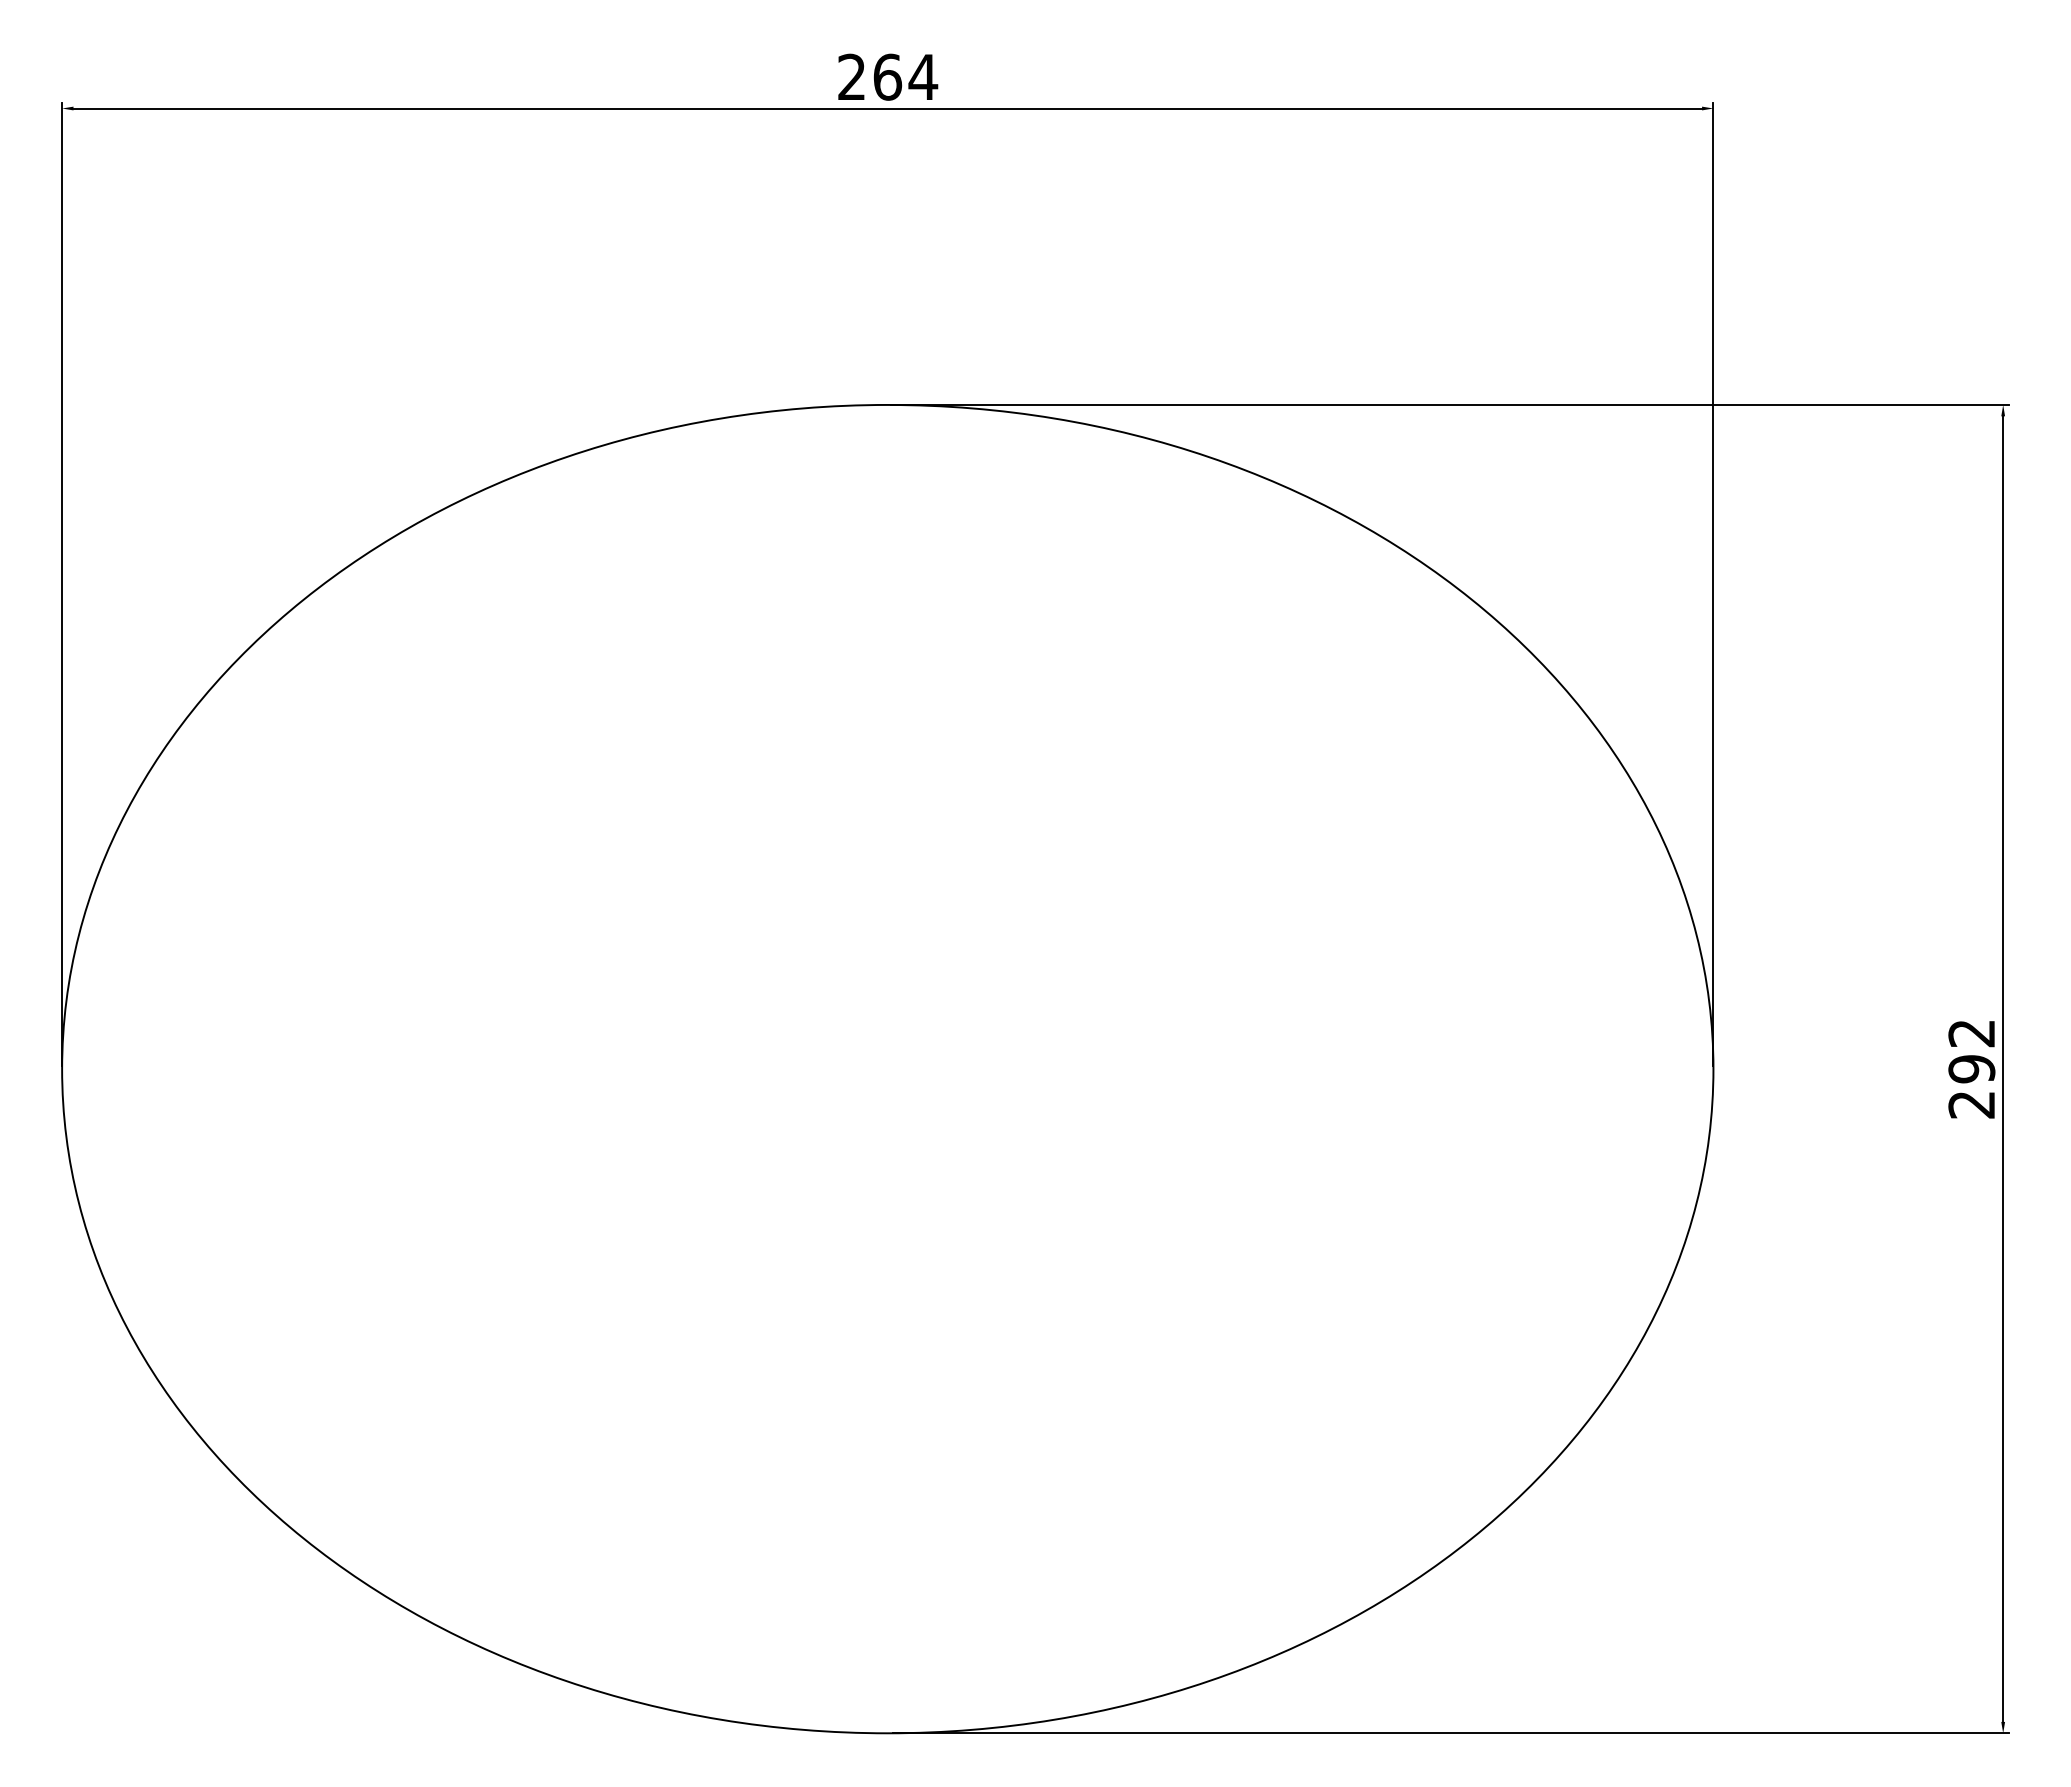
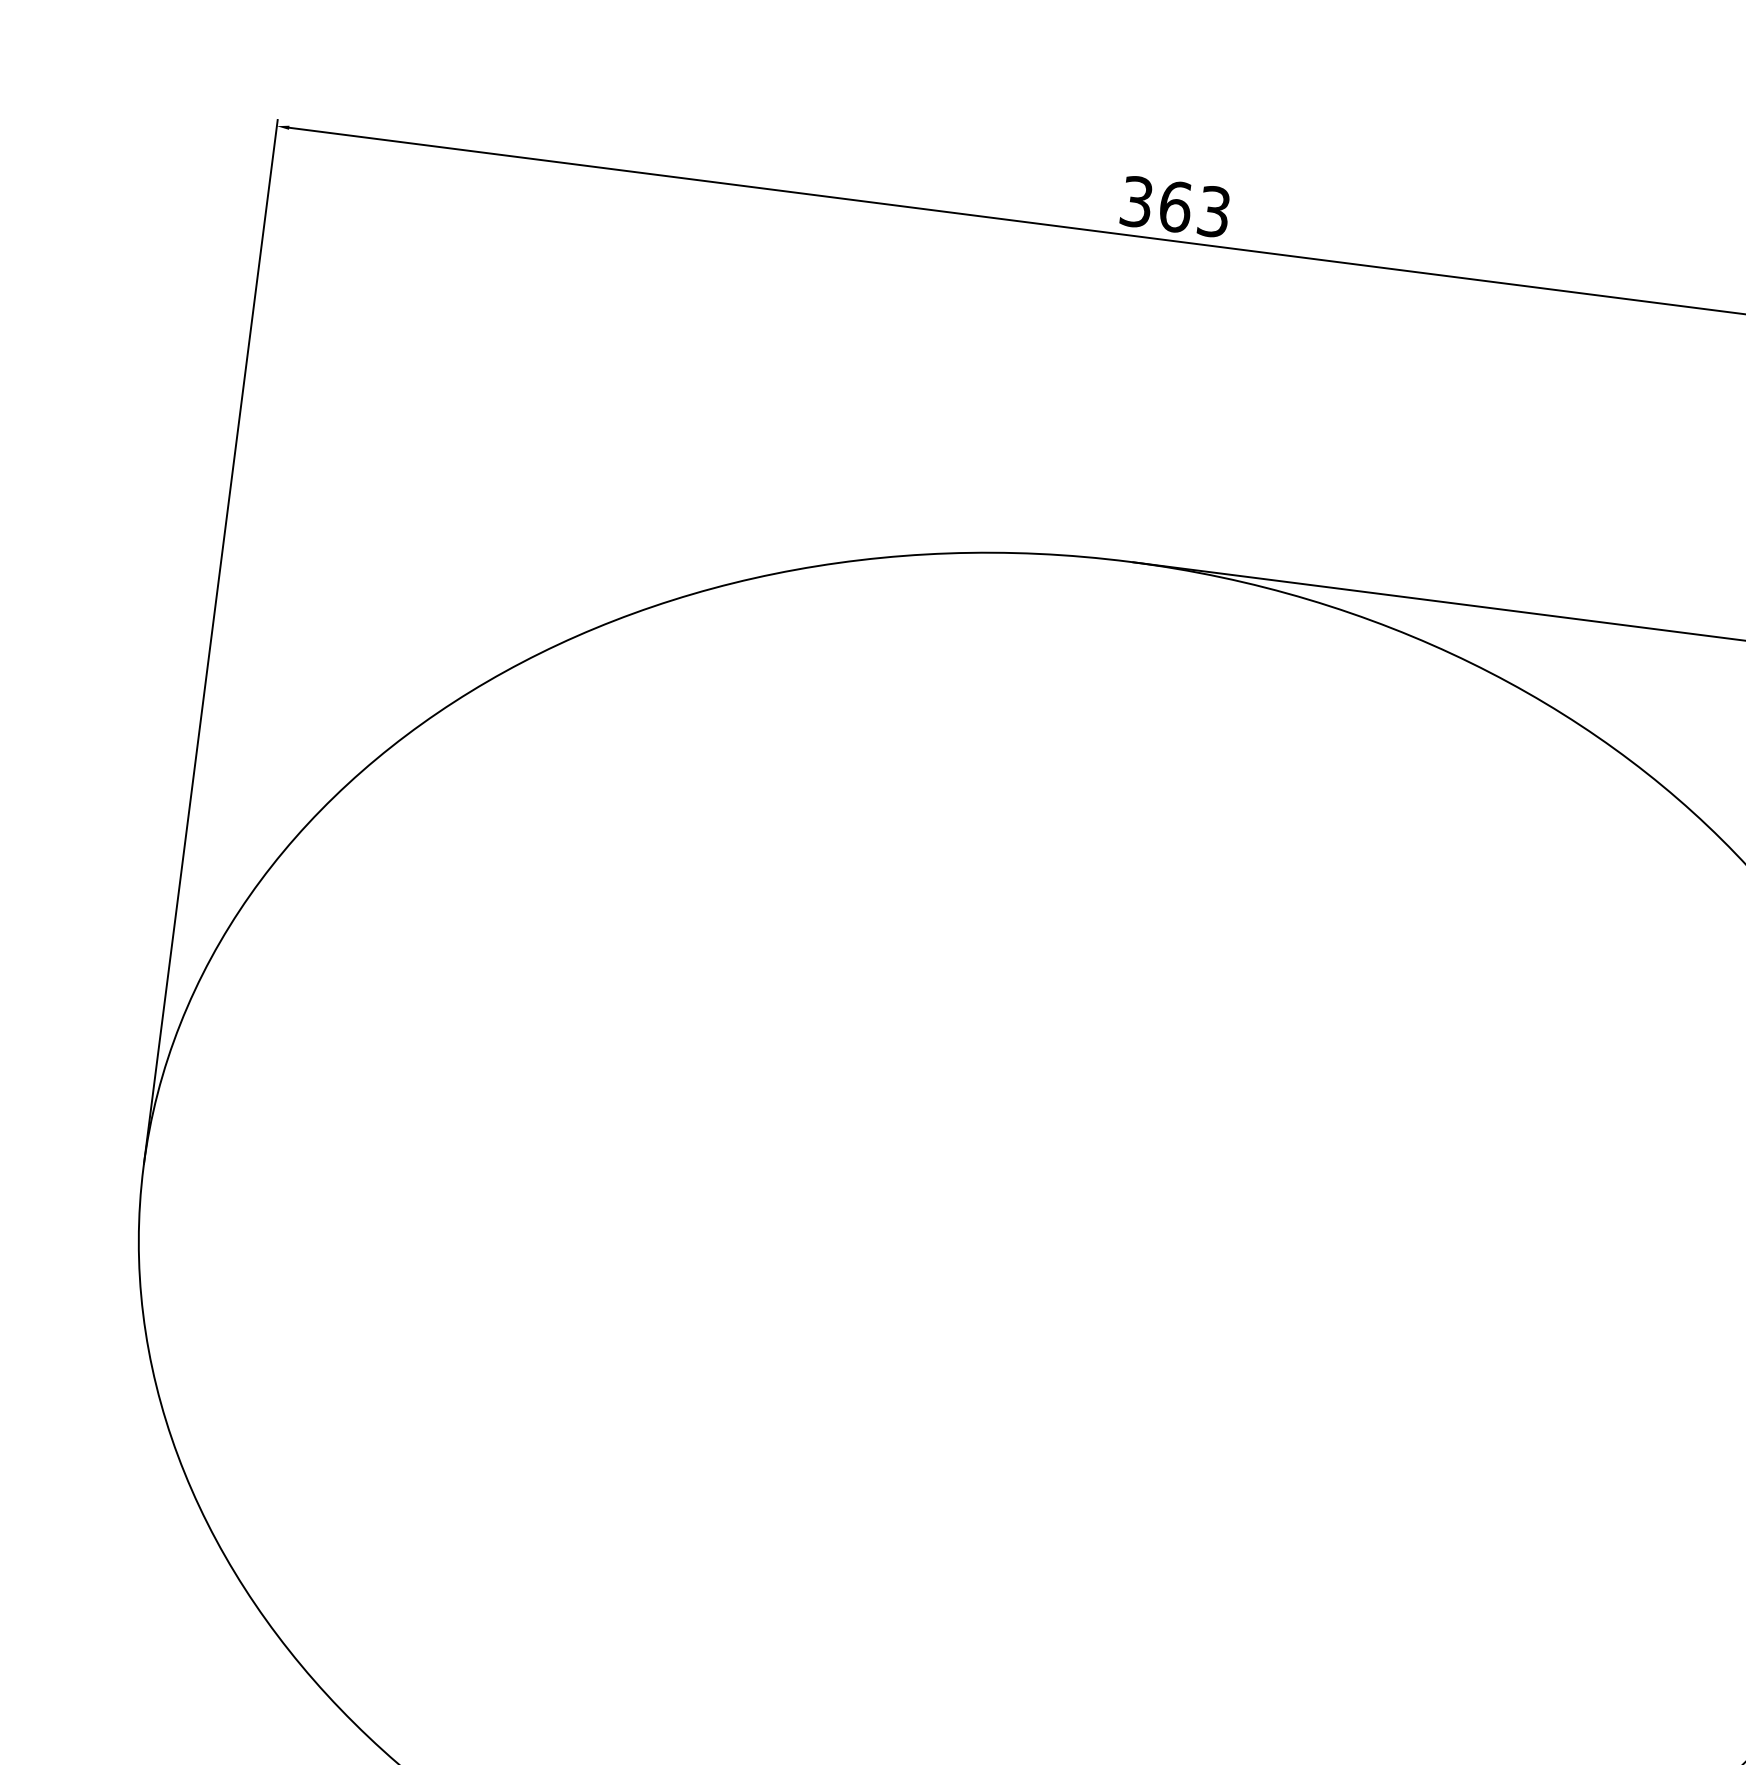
text: (888, 76) -> (1176, 206), 264 -> 363

